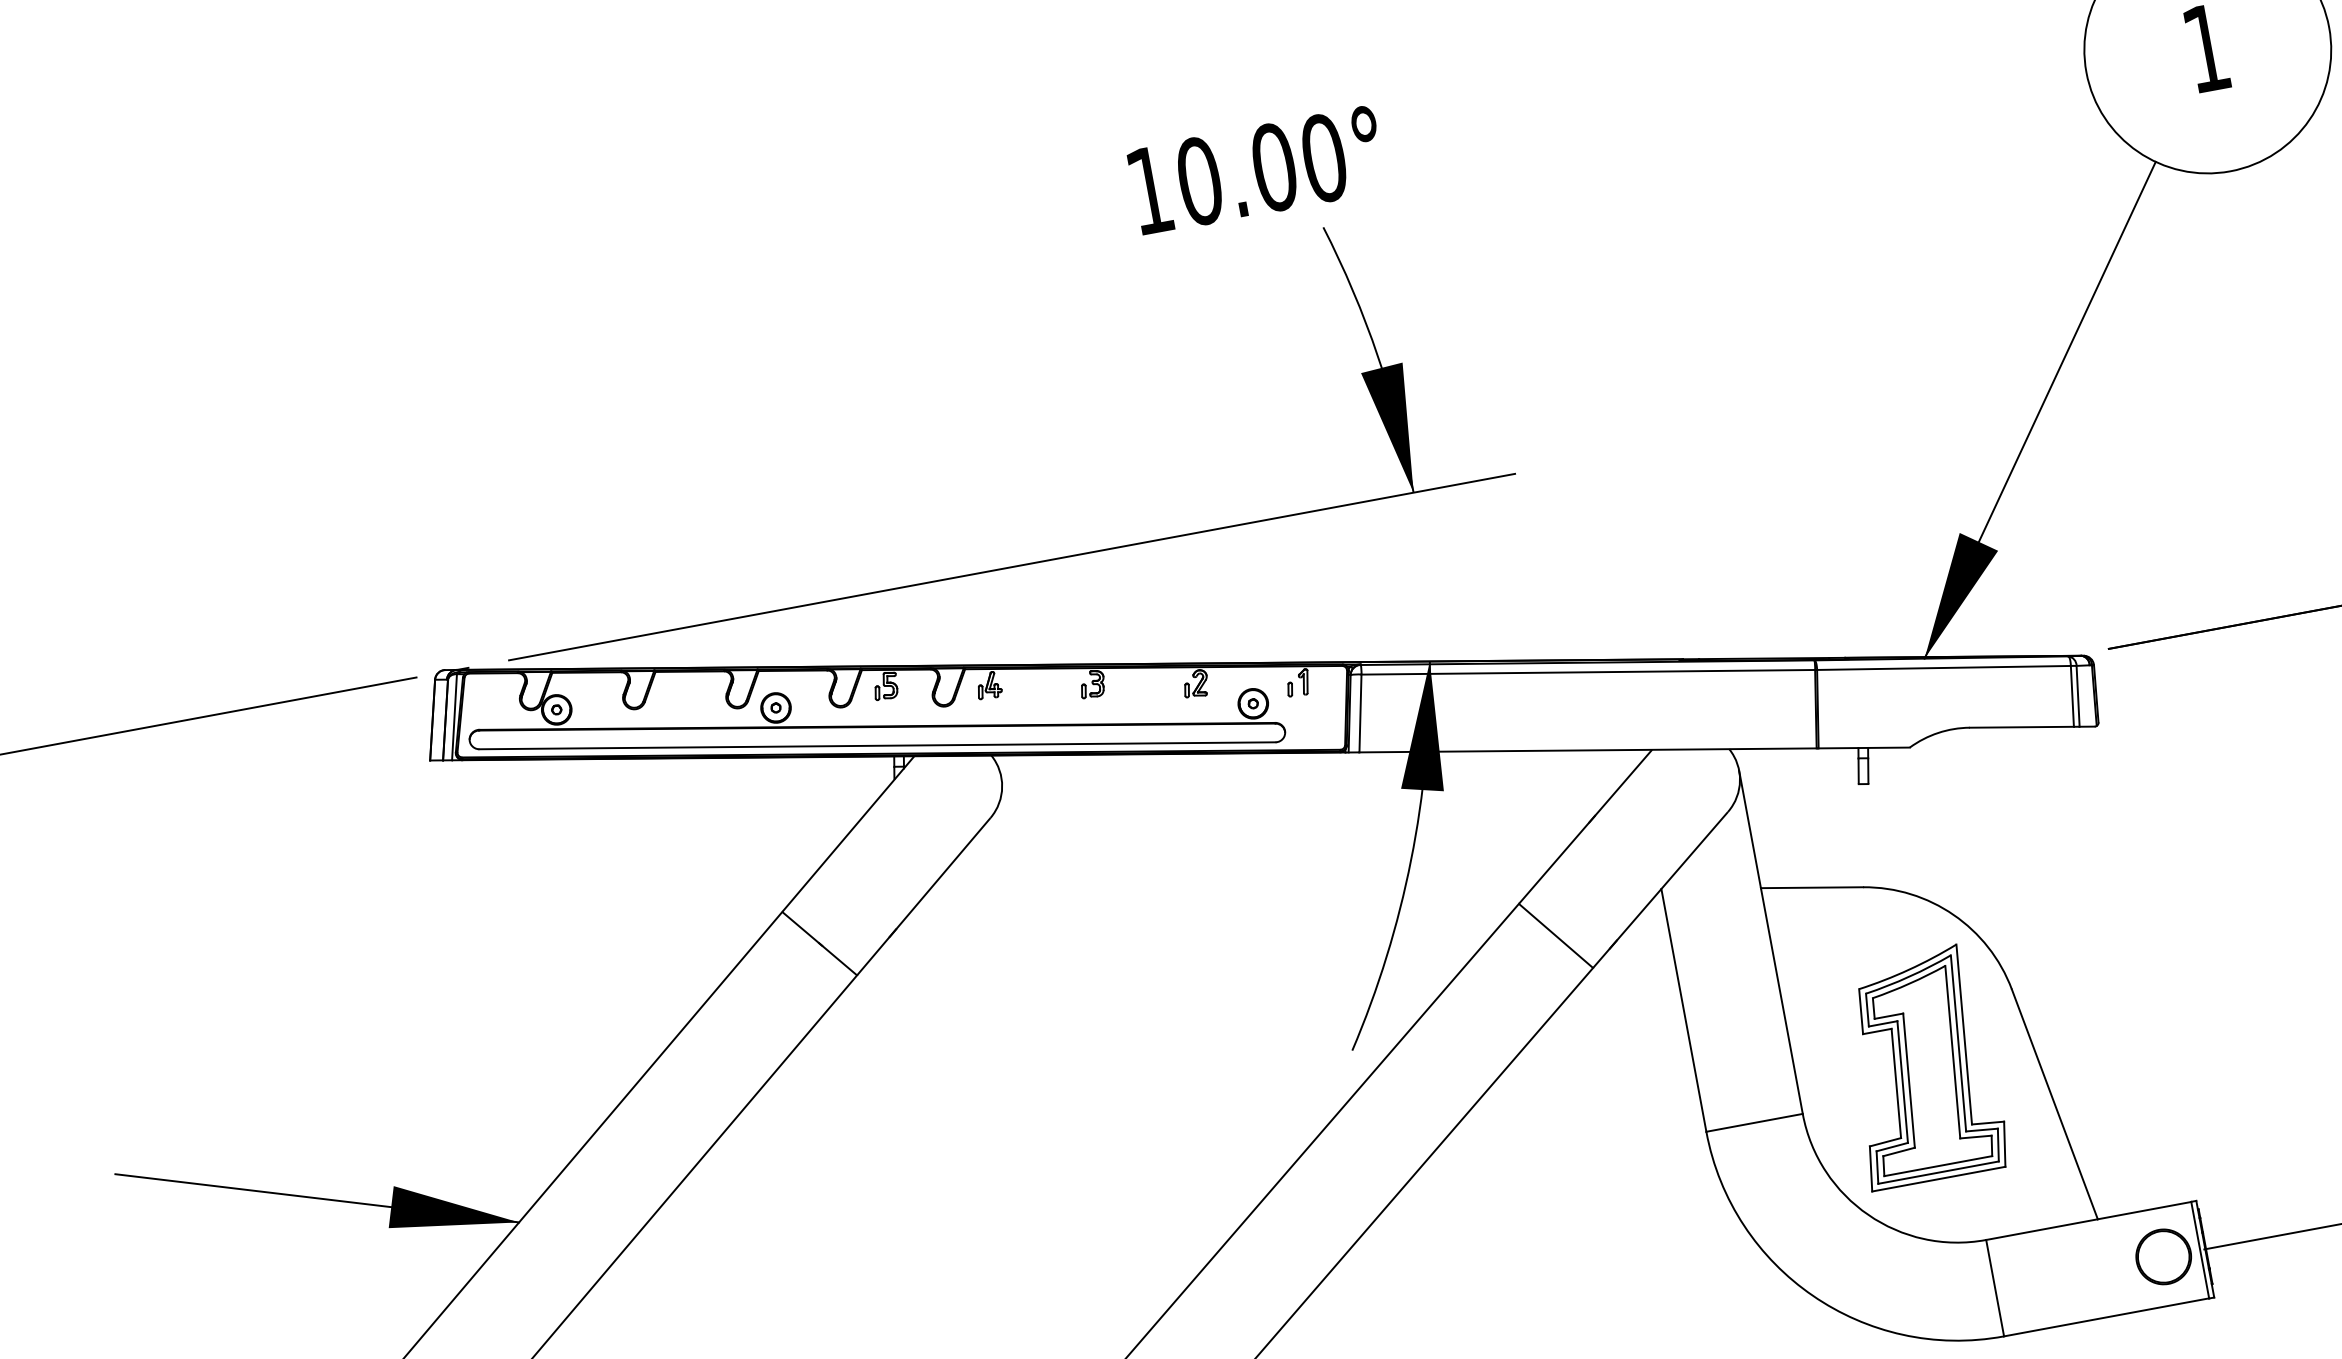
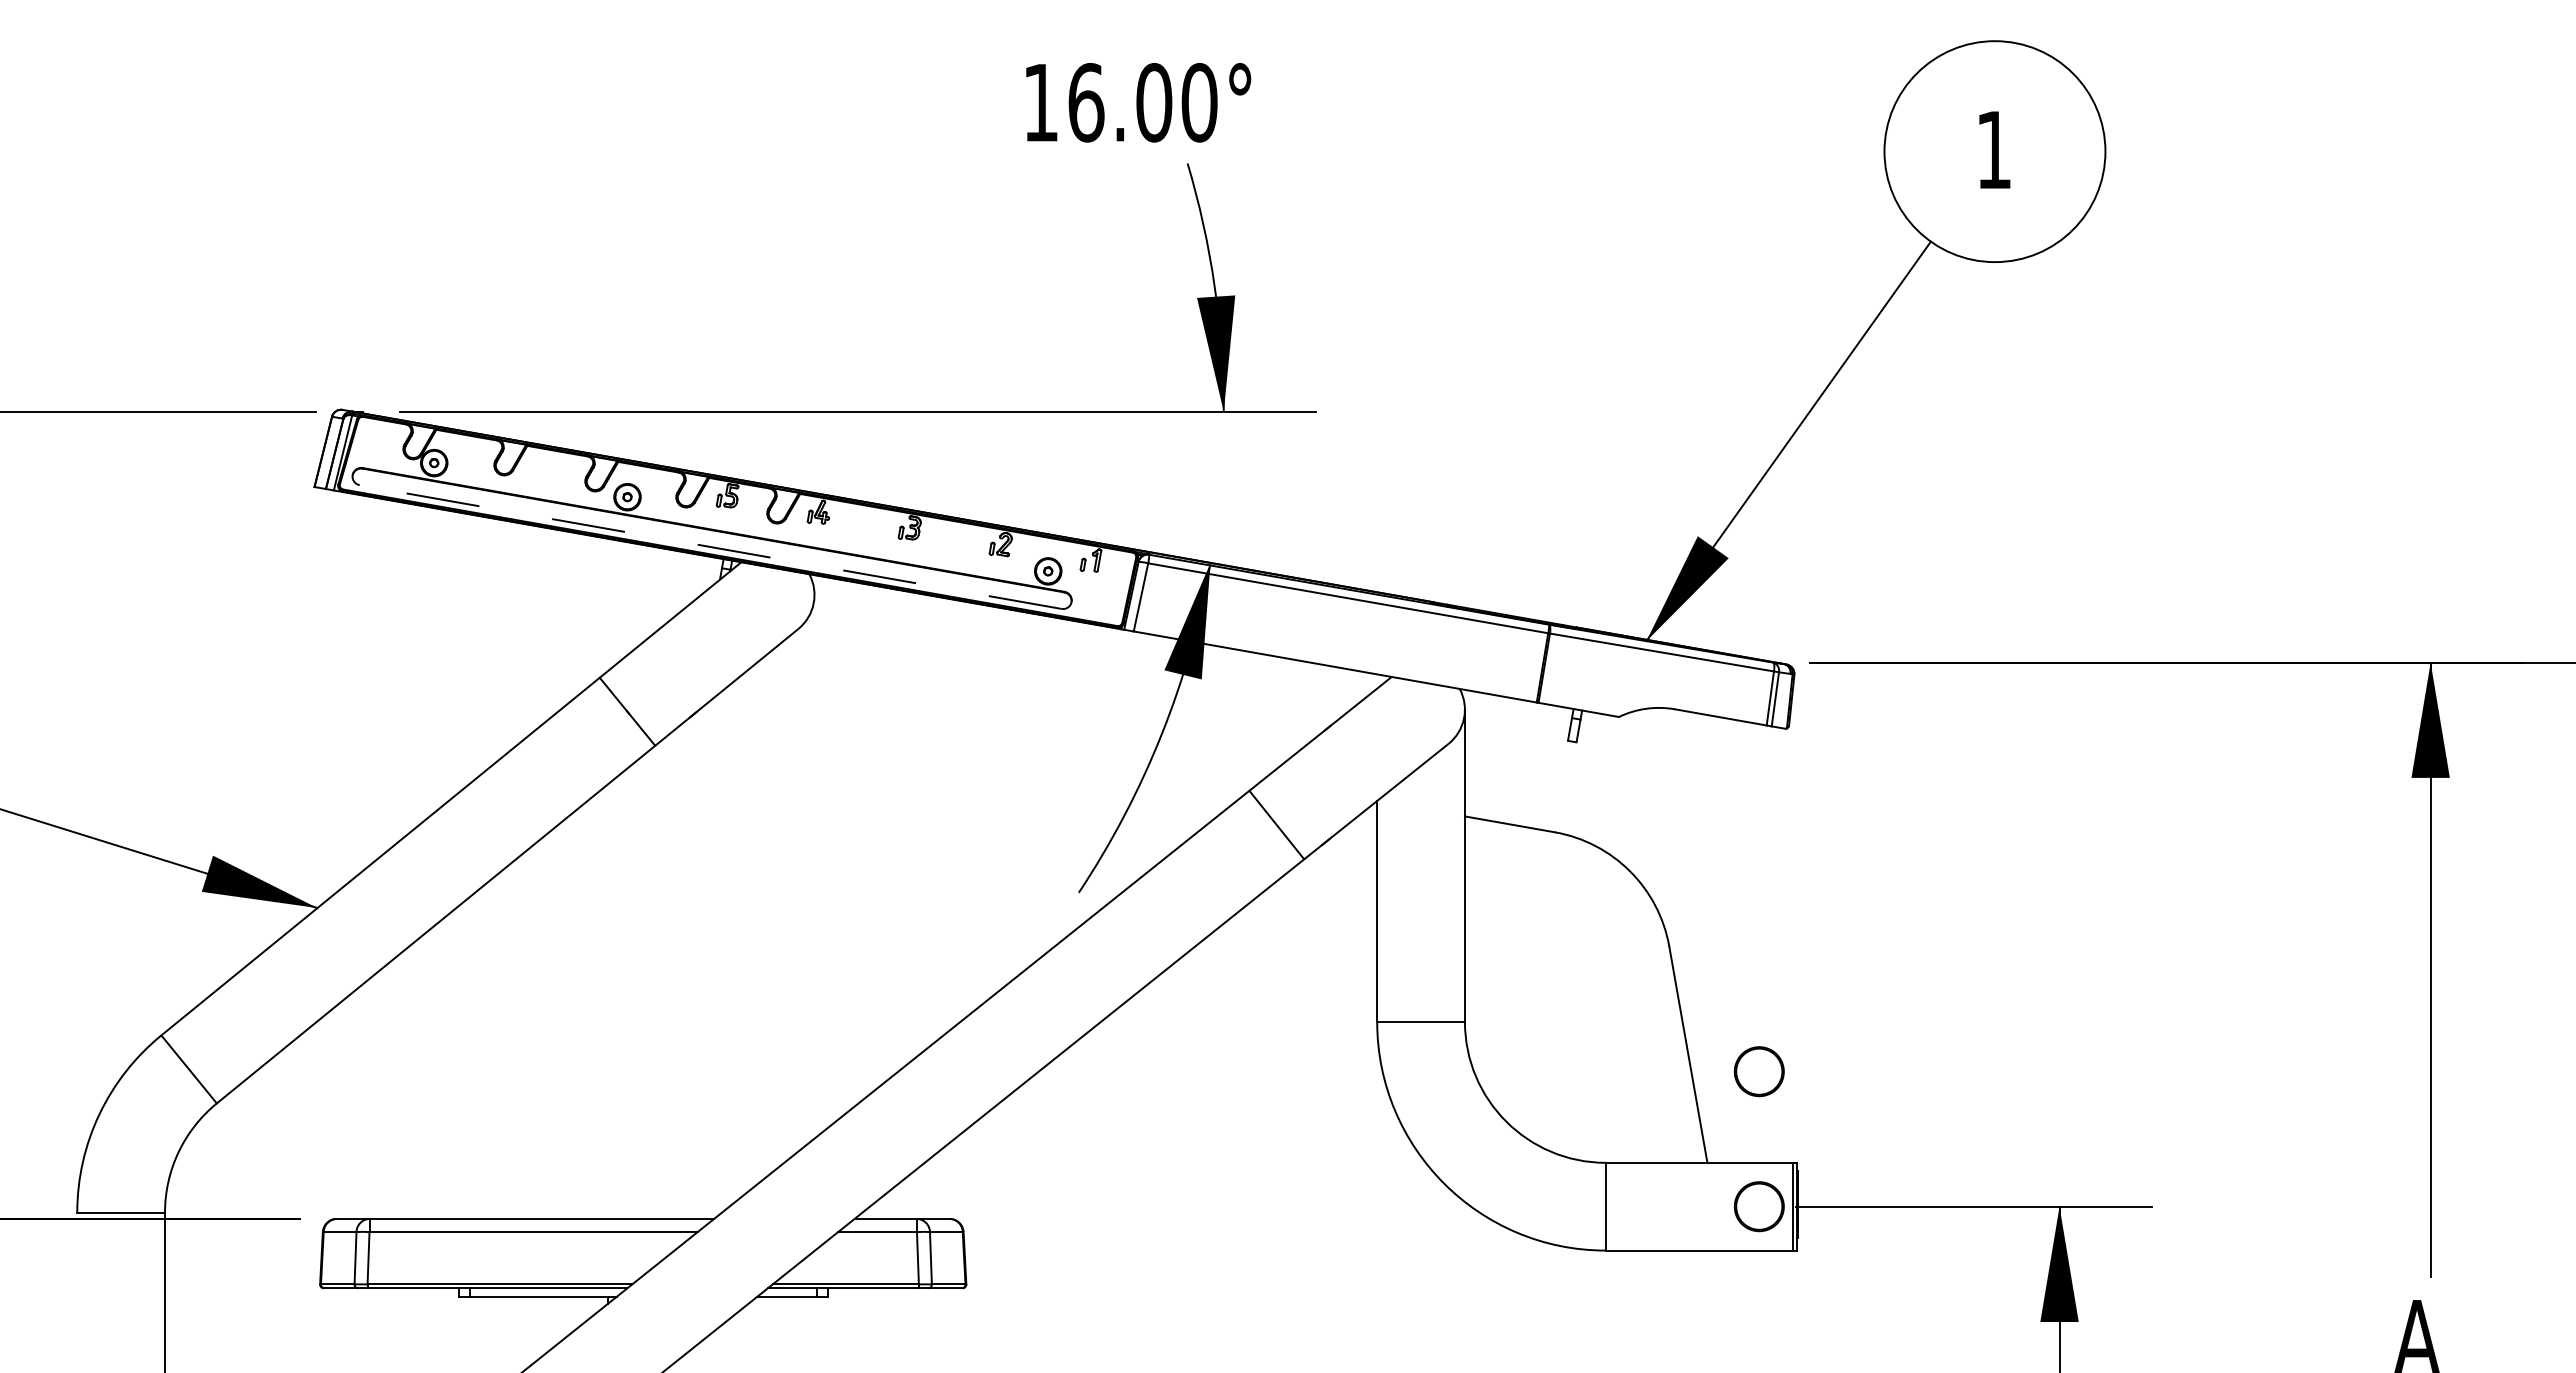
text: (1199, 180) -> (1086, 102), 10.00° -> 16.00°
line: (877, 745) -> (710, 546), solid -> dashed
part: (1920, 1066) -> (1576, 999), removed
part: (2135, 1108) -> (1758, 1071), added

